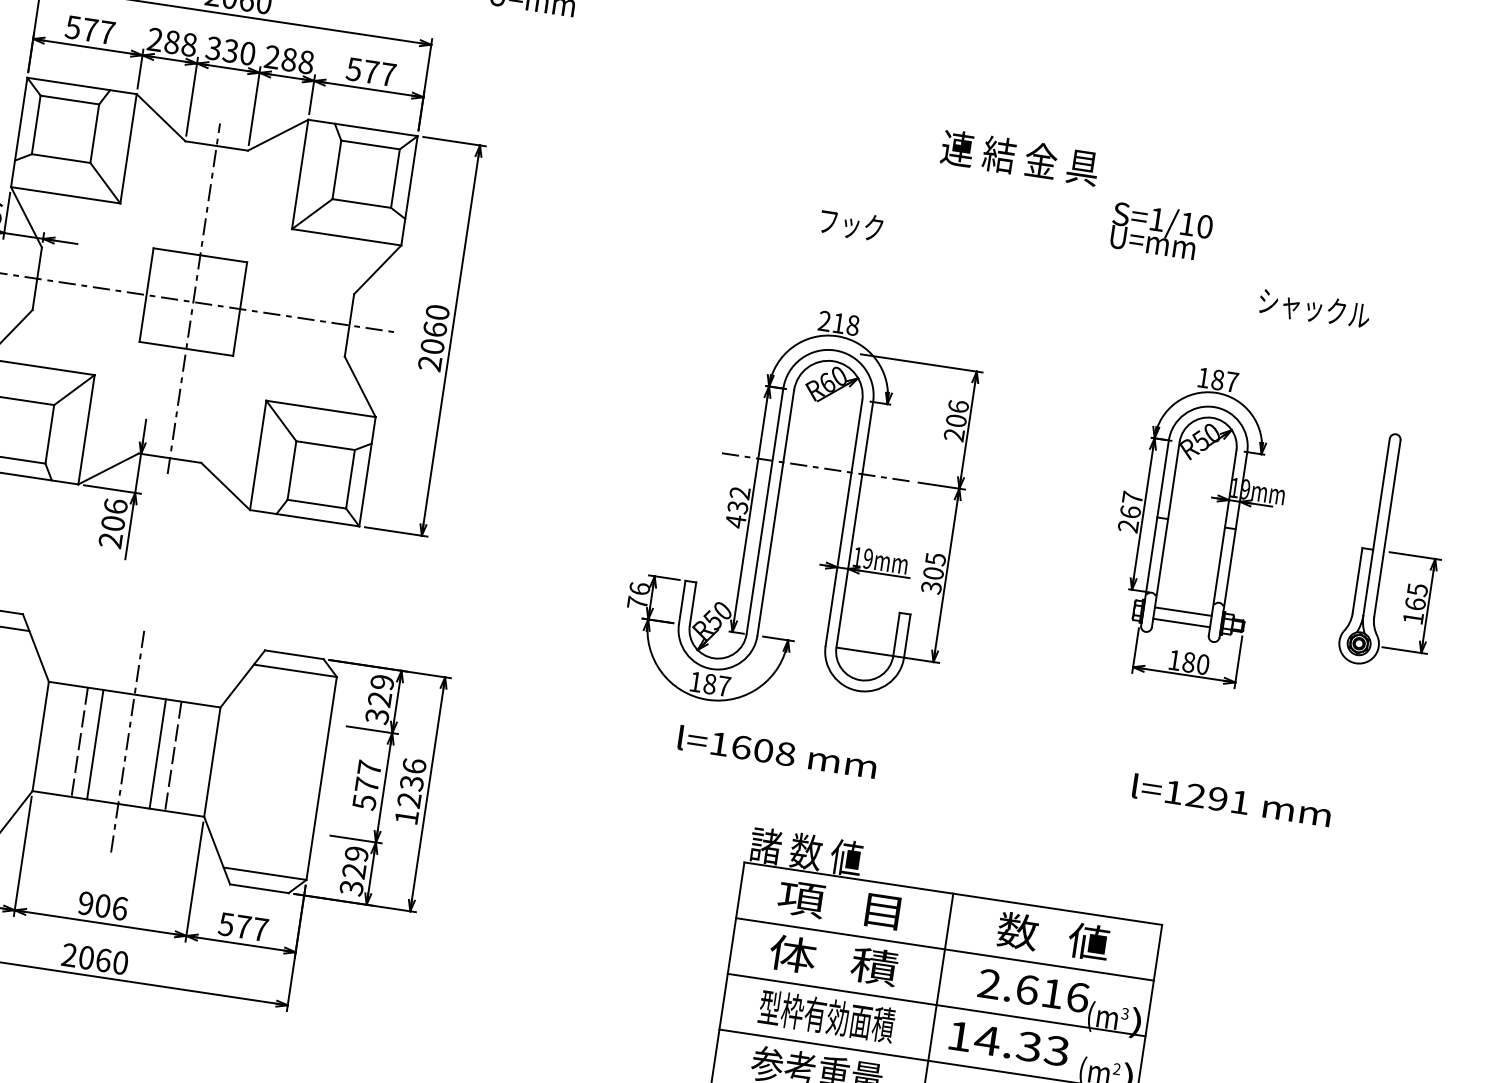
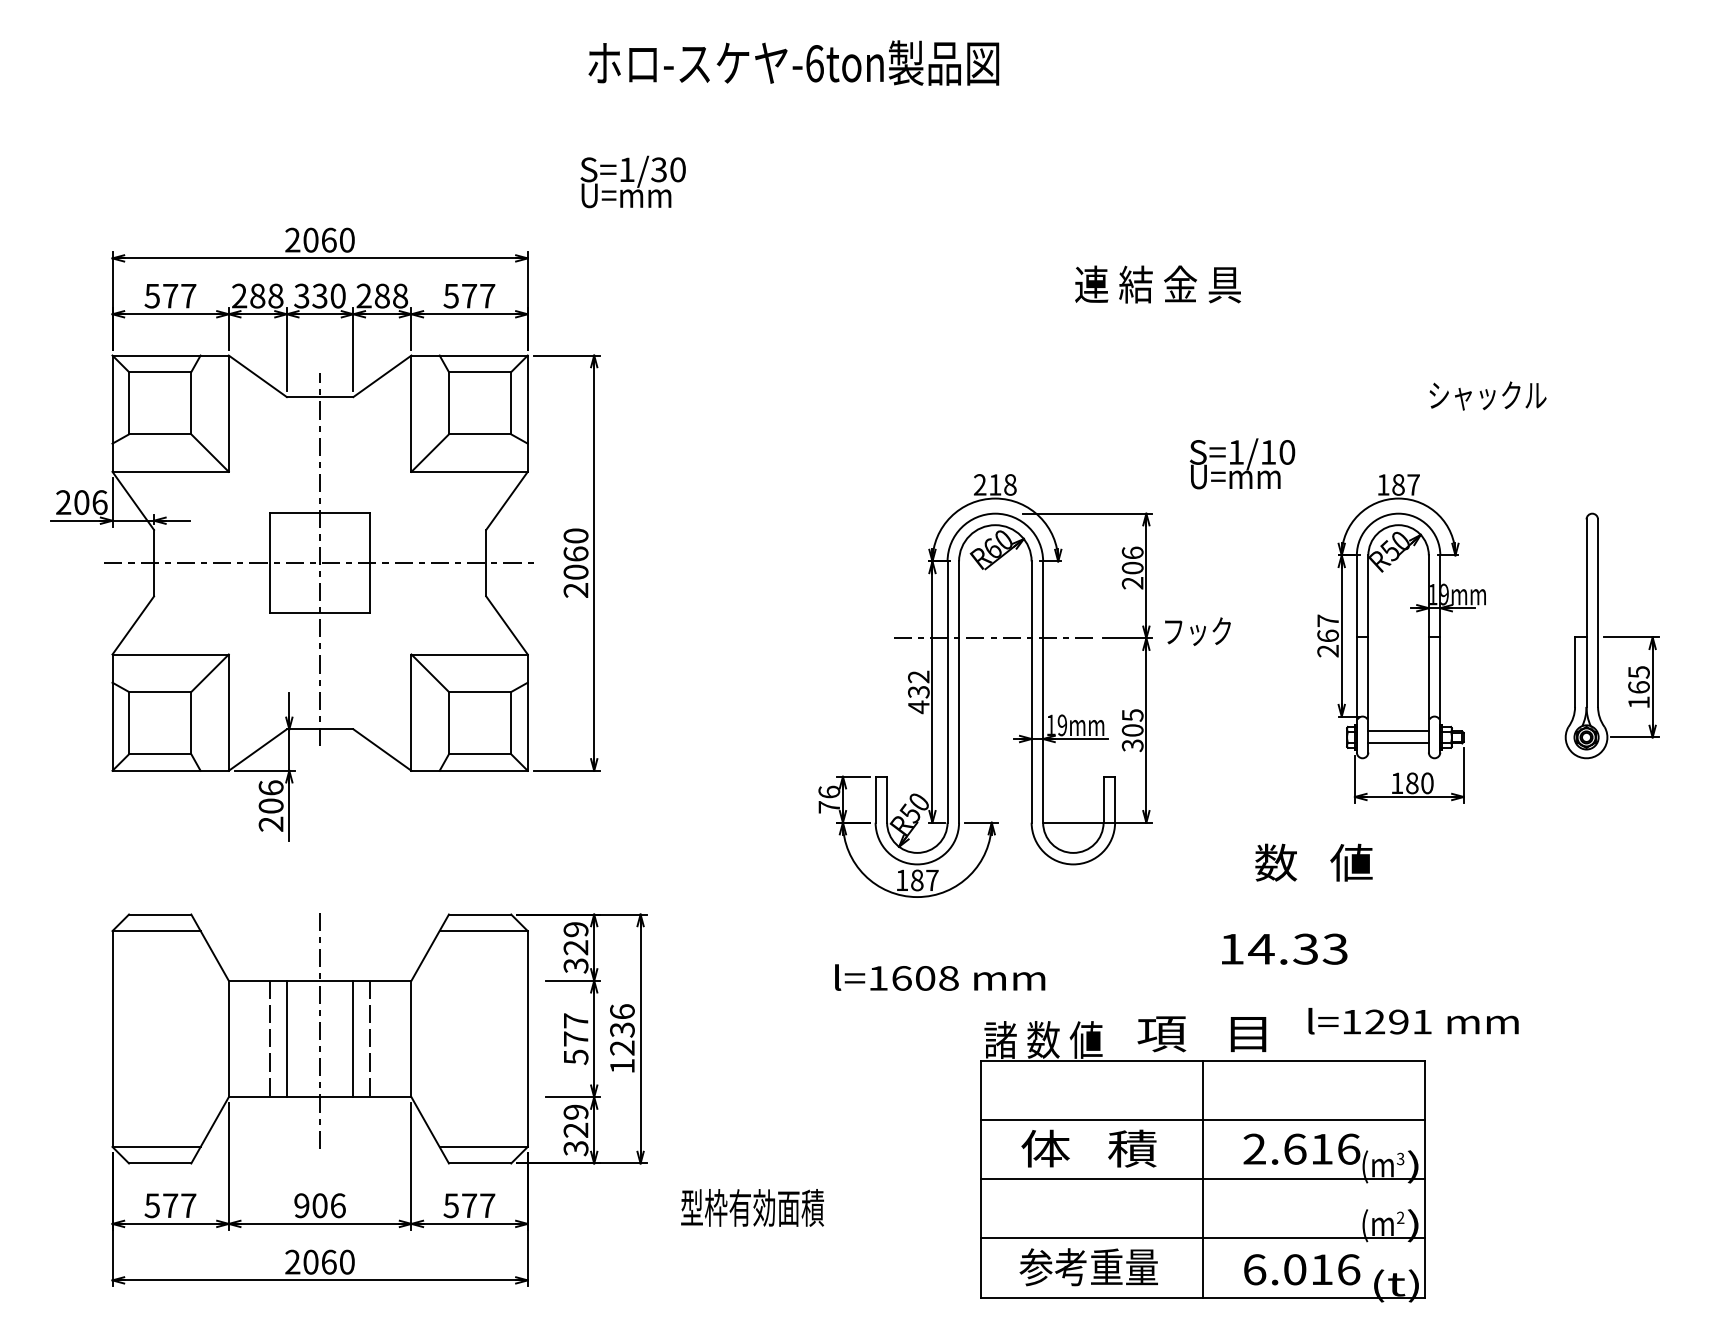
text: (850, 224) -> (1197, 631), moved
text: (1161, 230) -> (1242, 463), moved
text: (777, 752) -> (940, 977), moved
text: (1231, 800) -> (1413, 1021), moved
text: (838, 905) -> (1201, 1034), moved
text: (1053, 936) -> (1313, 862), moved
text: (826, 1015) -> (752, 1207), moved
text: (1009, 1043) -> (1284, 948), moved

